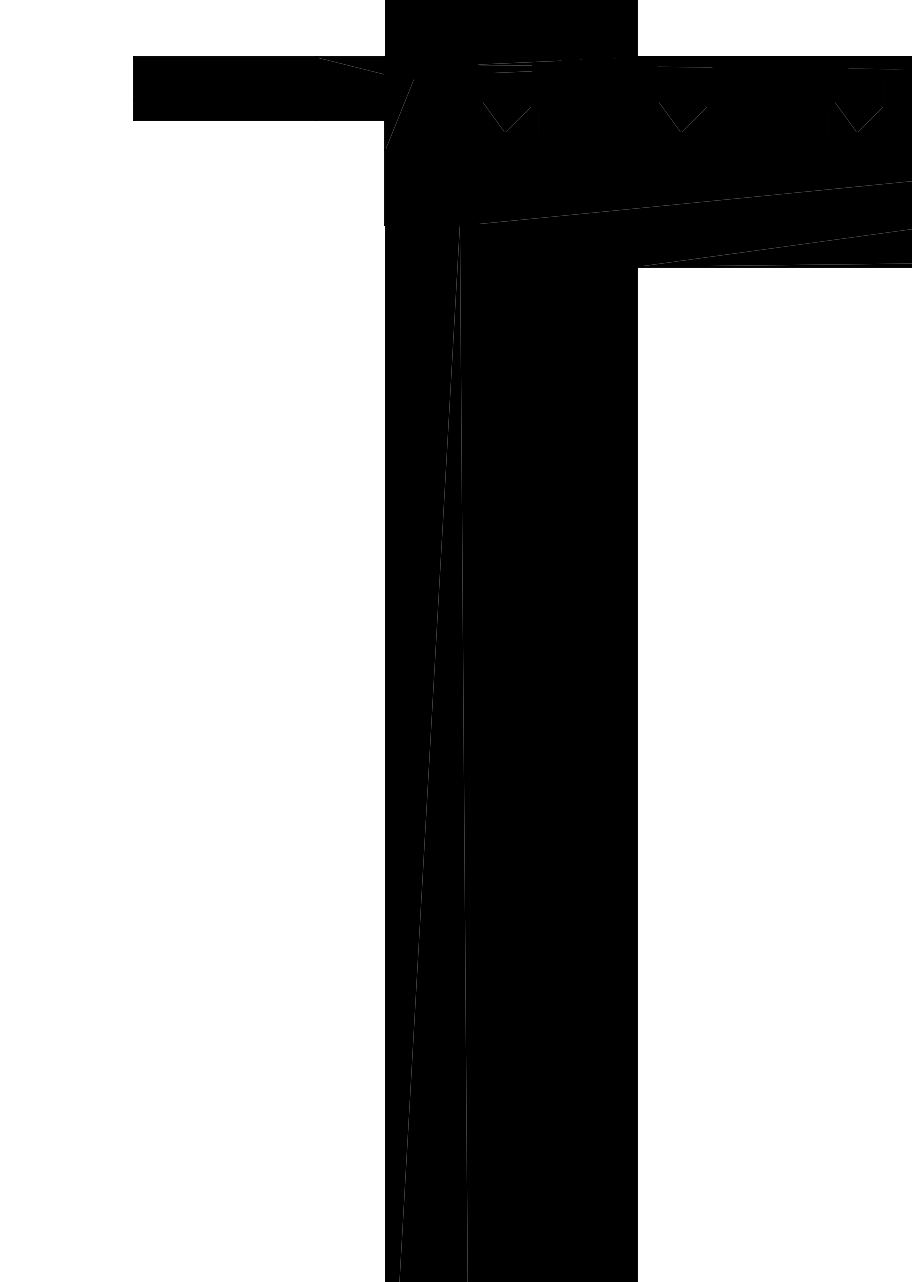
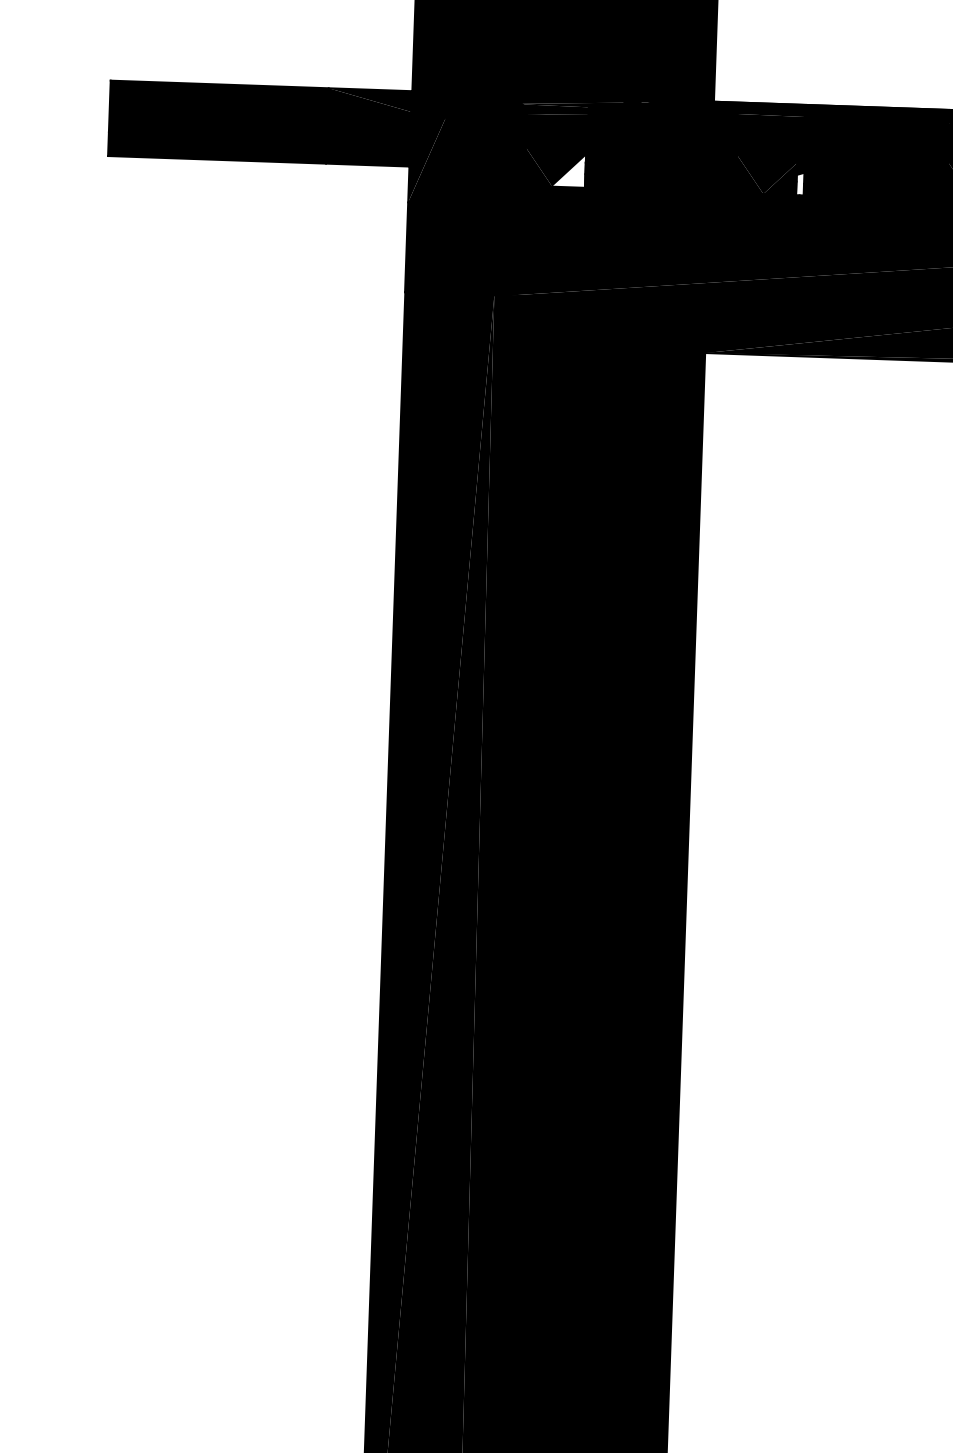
fill: (518, 118) -> (569, 170), removed
fill: (711, 121) -> (800, 181), removed

